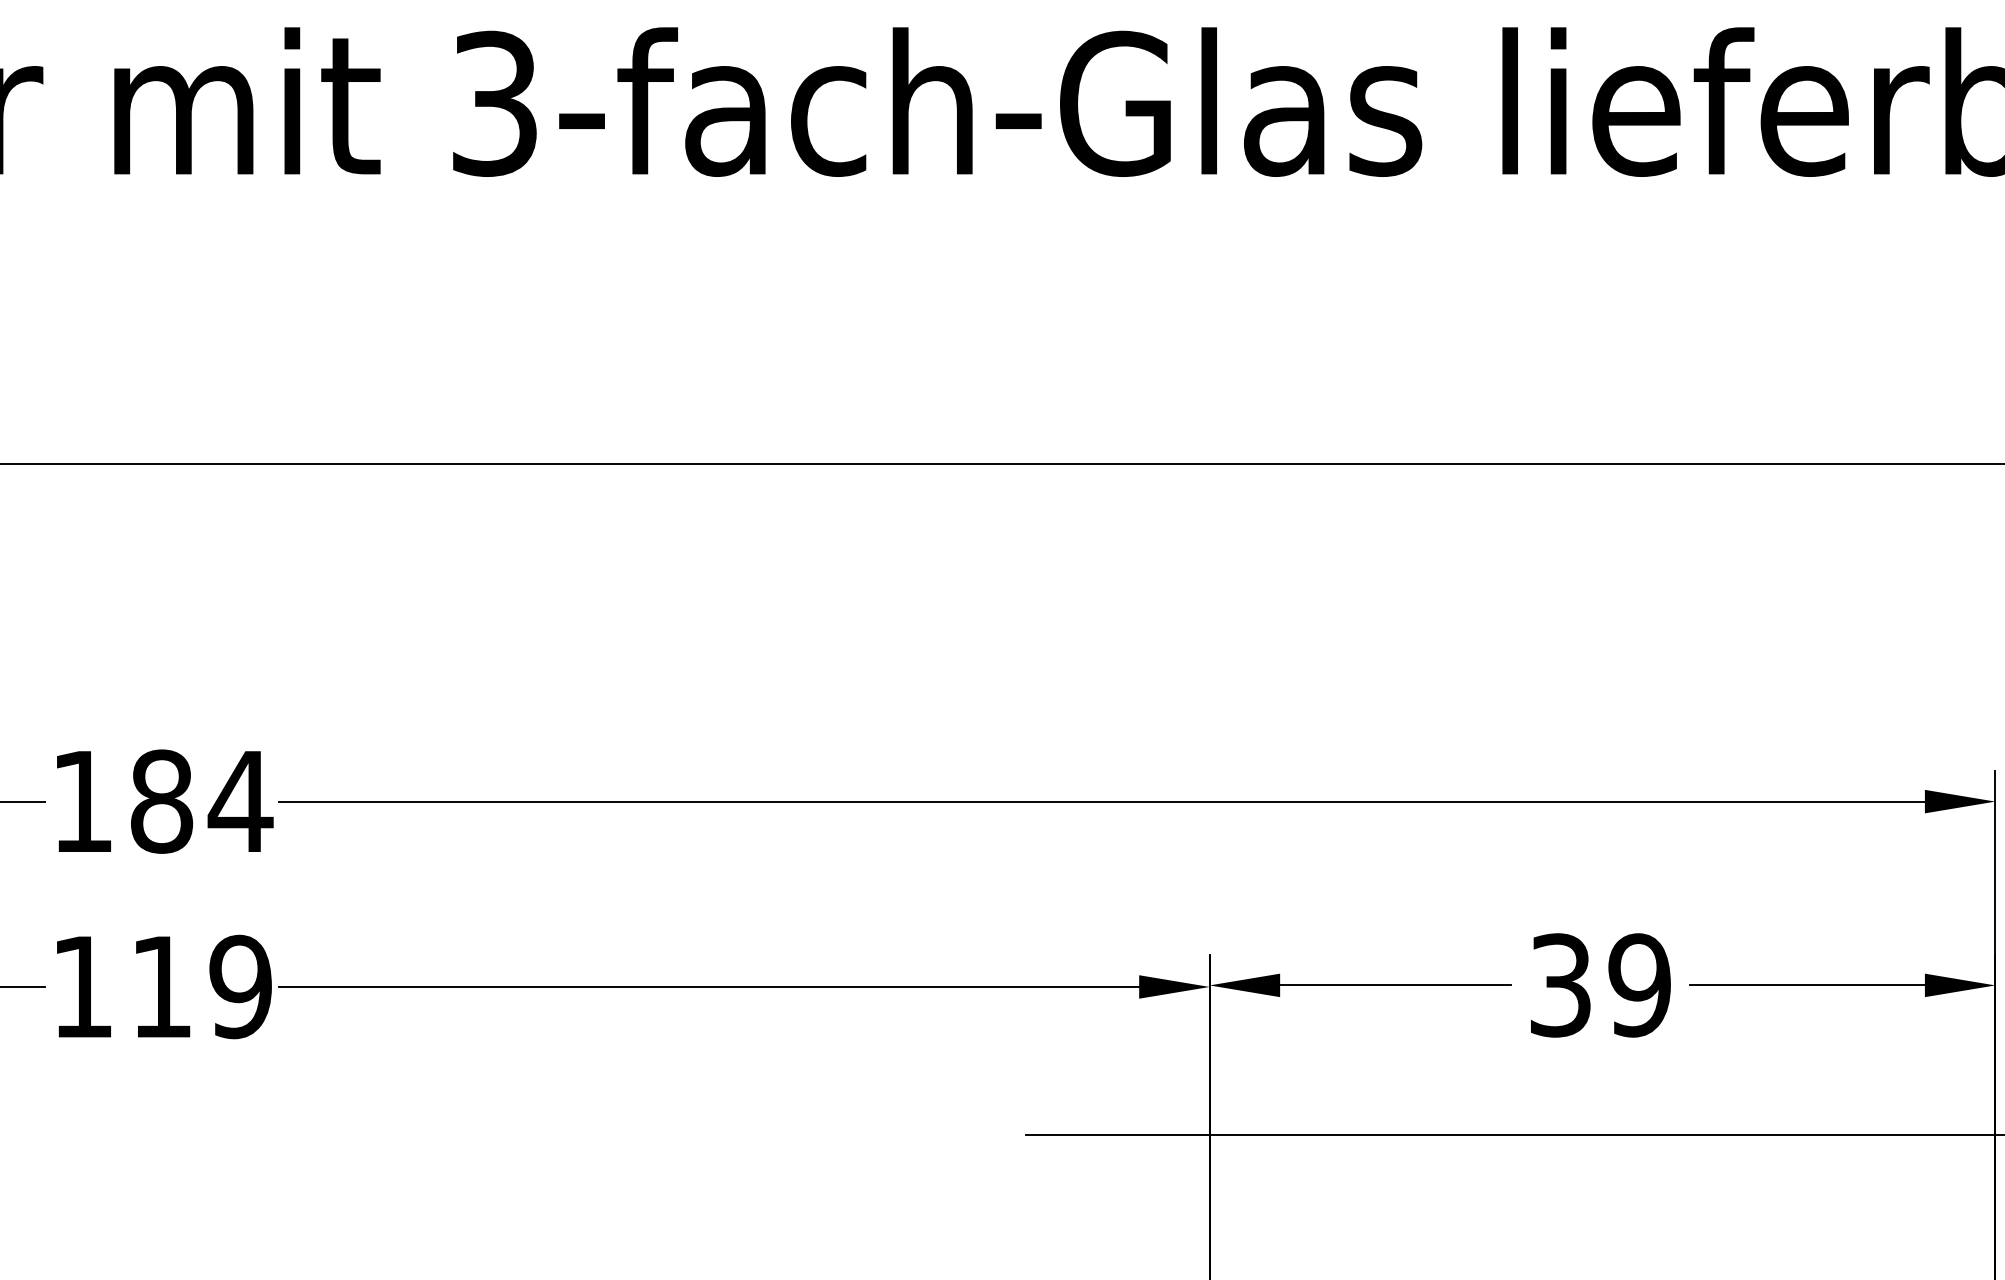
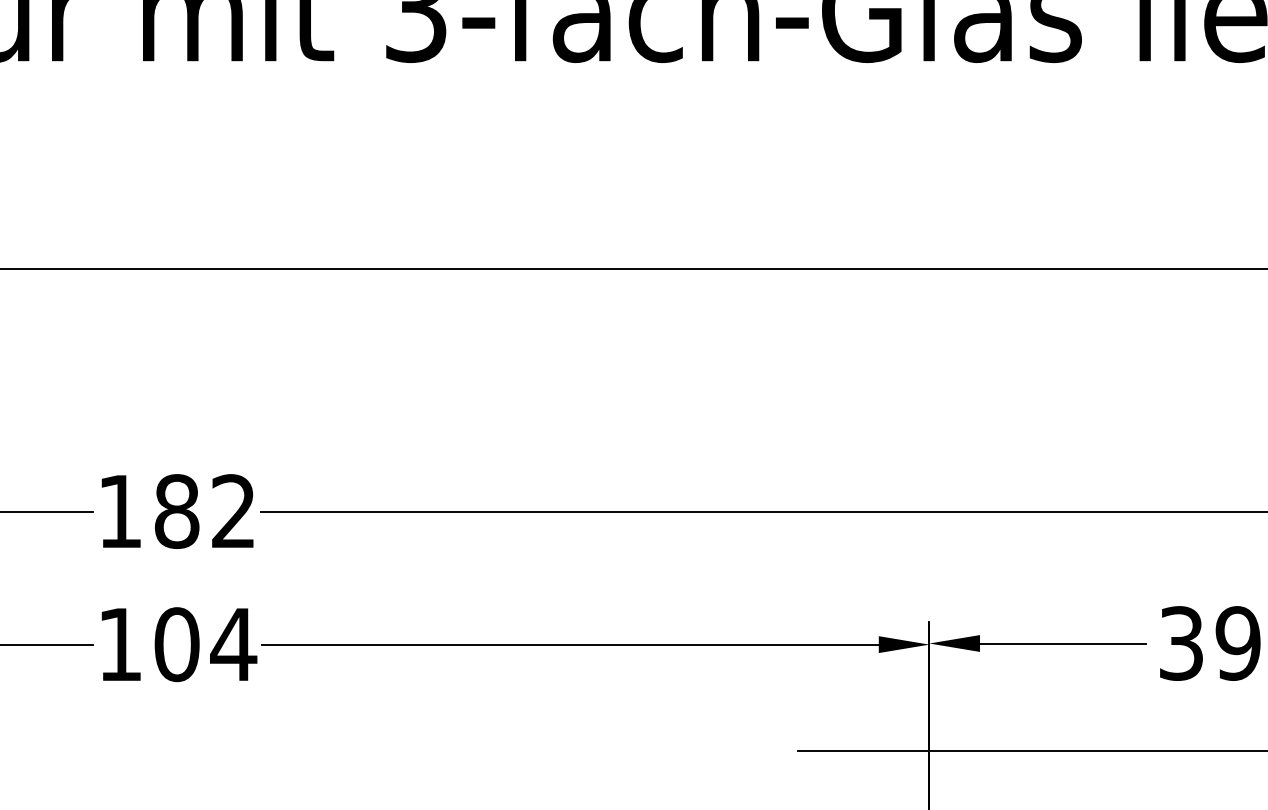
text: (240, 800) -> (233, 510), 184 -> 182
text: (201, 986) -> (205, 644), 119 -> 104

